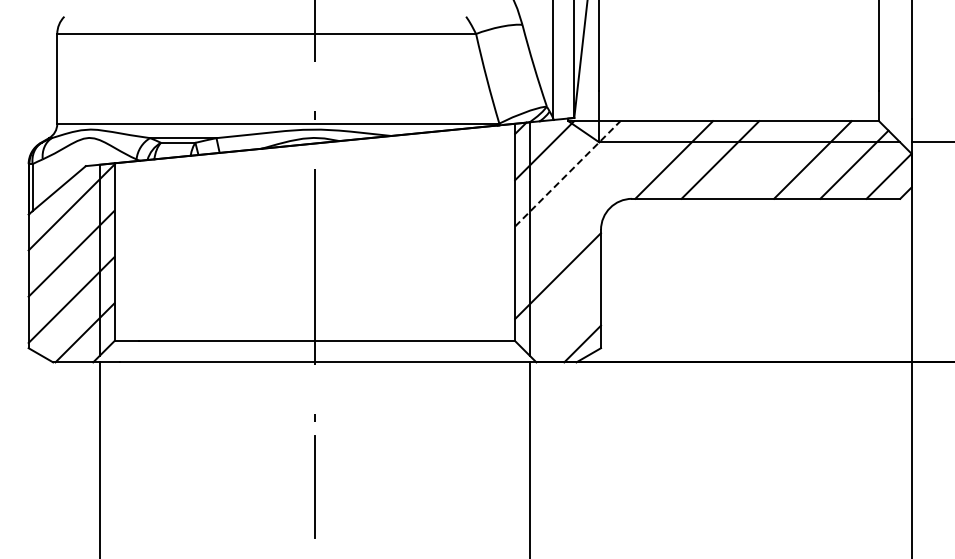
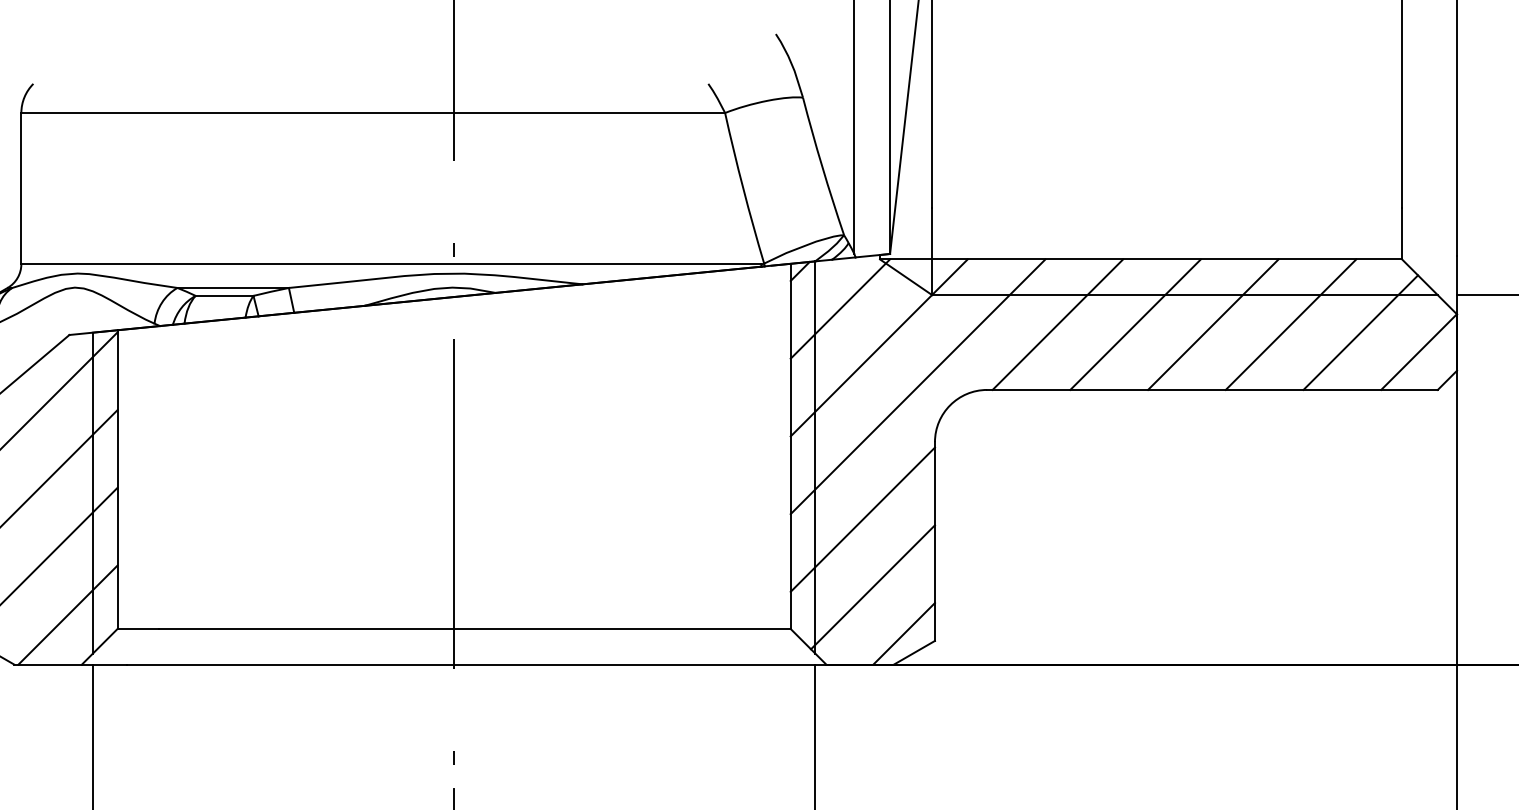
line: (766, 159) -> (1213, 323), added
line: (568, 173) -> (880, 347), dashed -> solid
line: (590, 196) -> (917, 386), added
line: (564, 316) -> (873, 587), added

